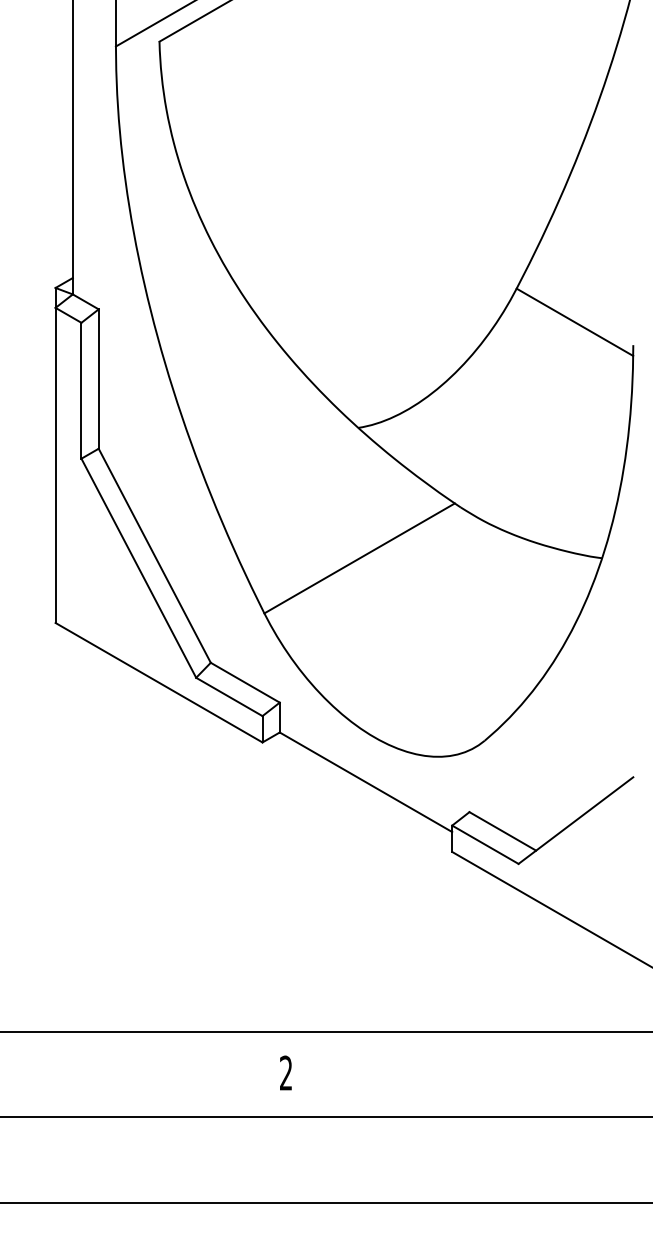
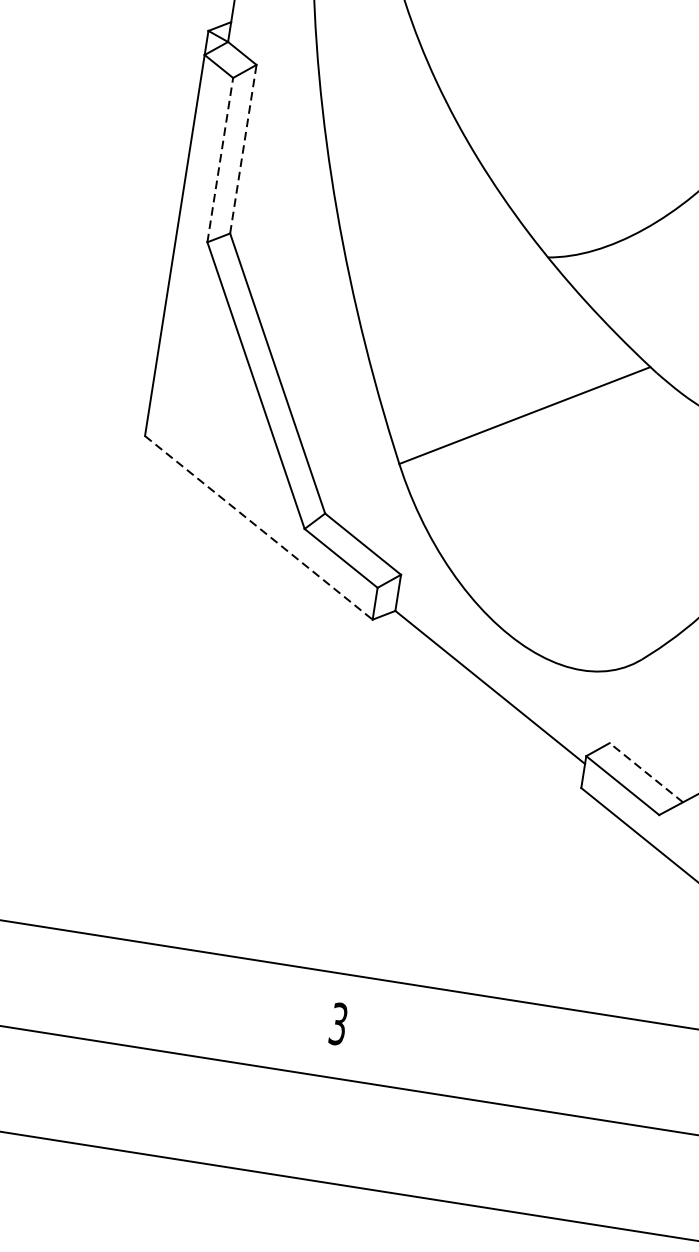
line: (98, 379) -> (243, 149), solid -> dashed
line: (81, 390) -> (220, 159), solid -> dashed
line: (159, 682) -> (259, 527), solid -> dashed
line: (502, 831) -> (645, 772), solid -> dashed
text: (286, 1073) -> (338, 1024), 2 -> 3

